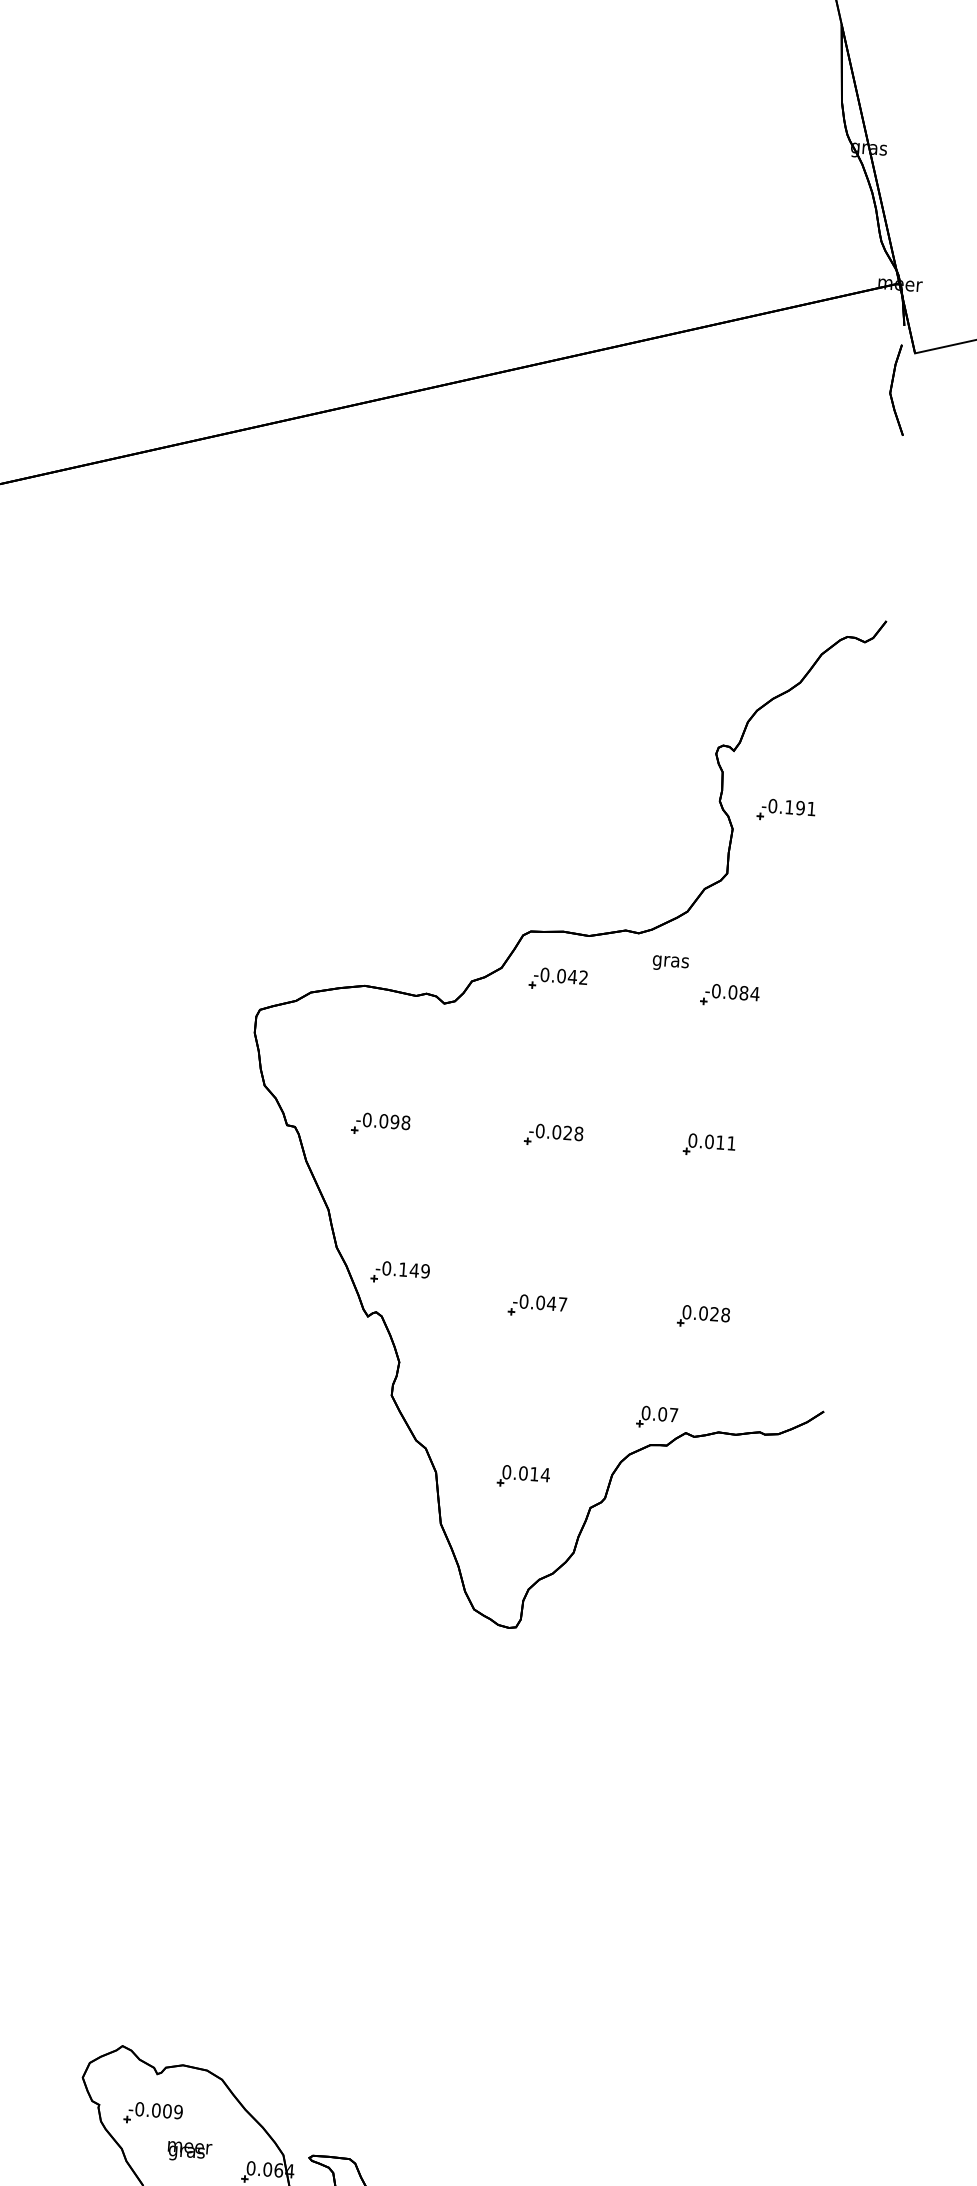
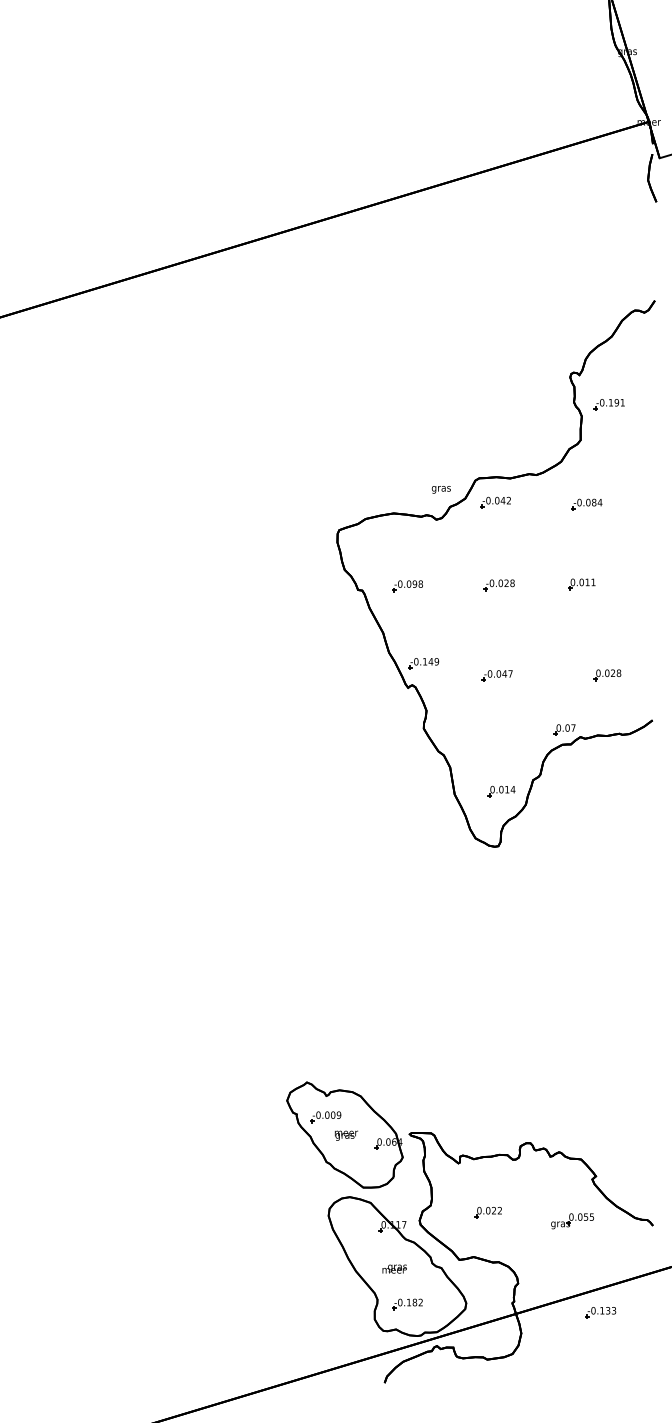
text: (669, 962) -> (440, 489), moved
part: (703, 1317) -> (607, 675), moved
part: (523, 1476) -> (501, 791), moved

